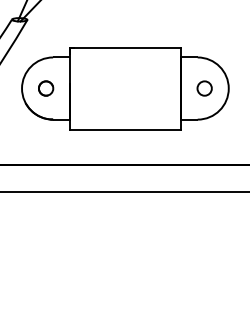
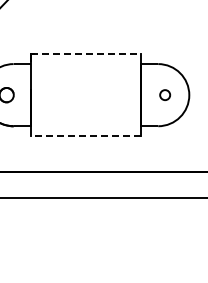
line: (125, 47) -> (86, 54), solid -> dashed
circle: (204, 88) -> (165, 95), size x0.7
line: (124, 129) -> (85, 136), solid -> dashed

